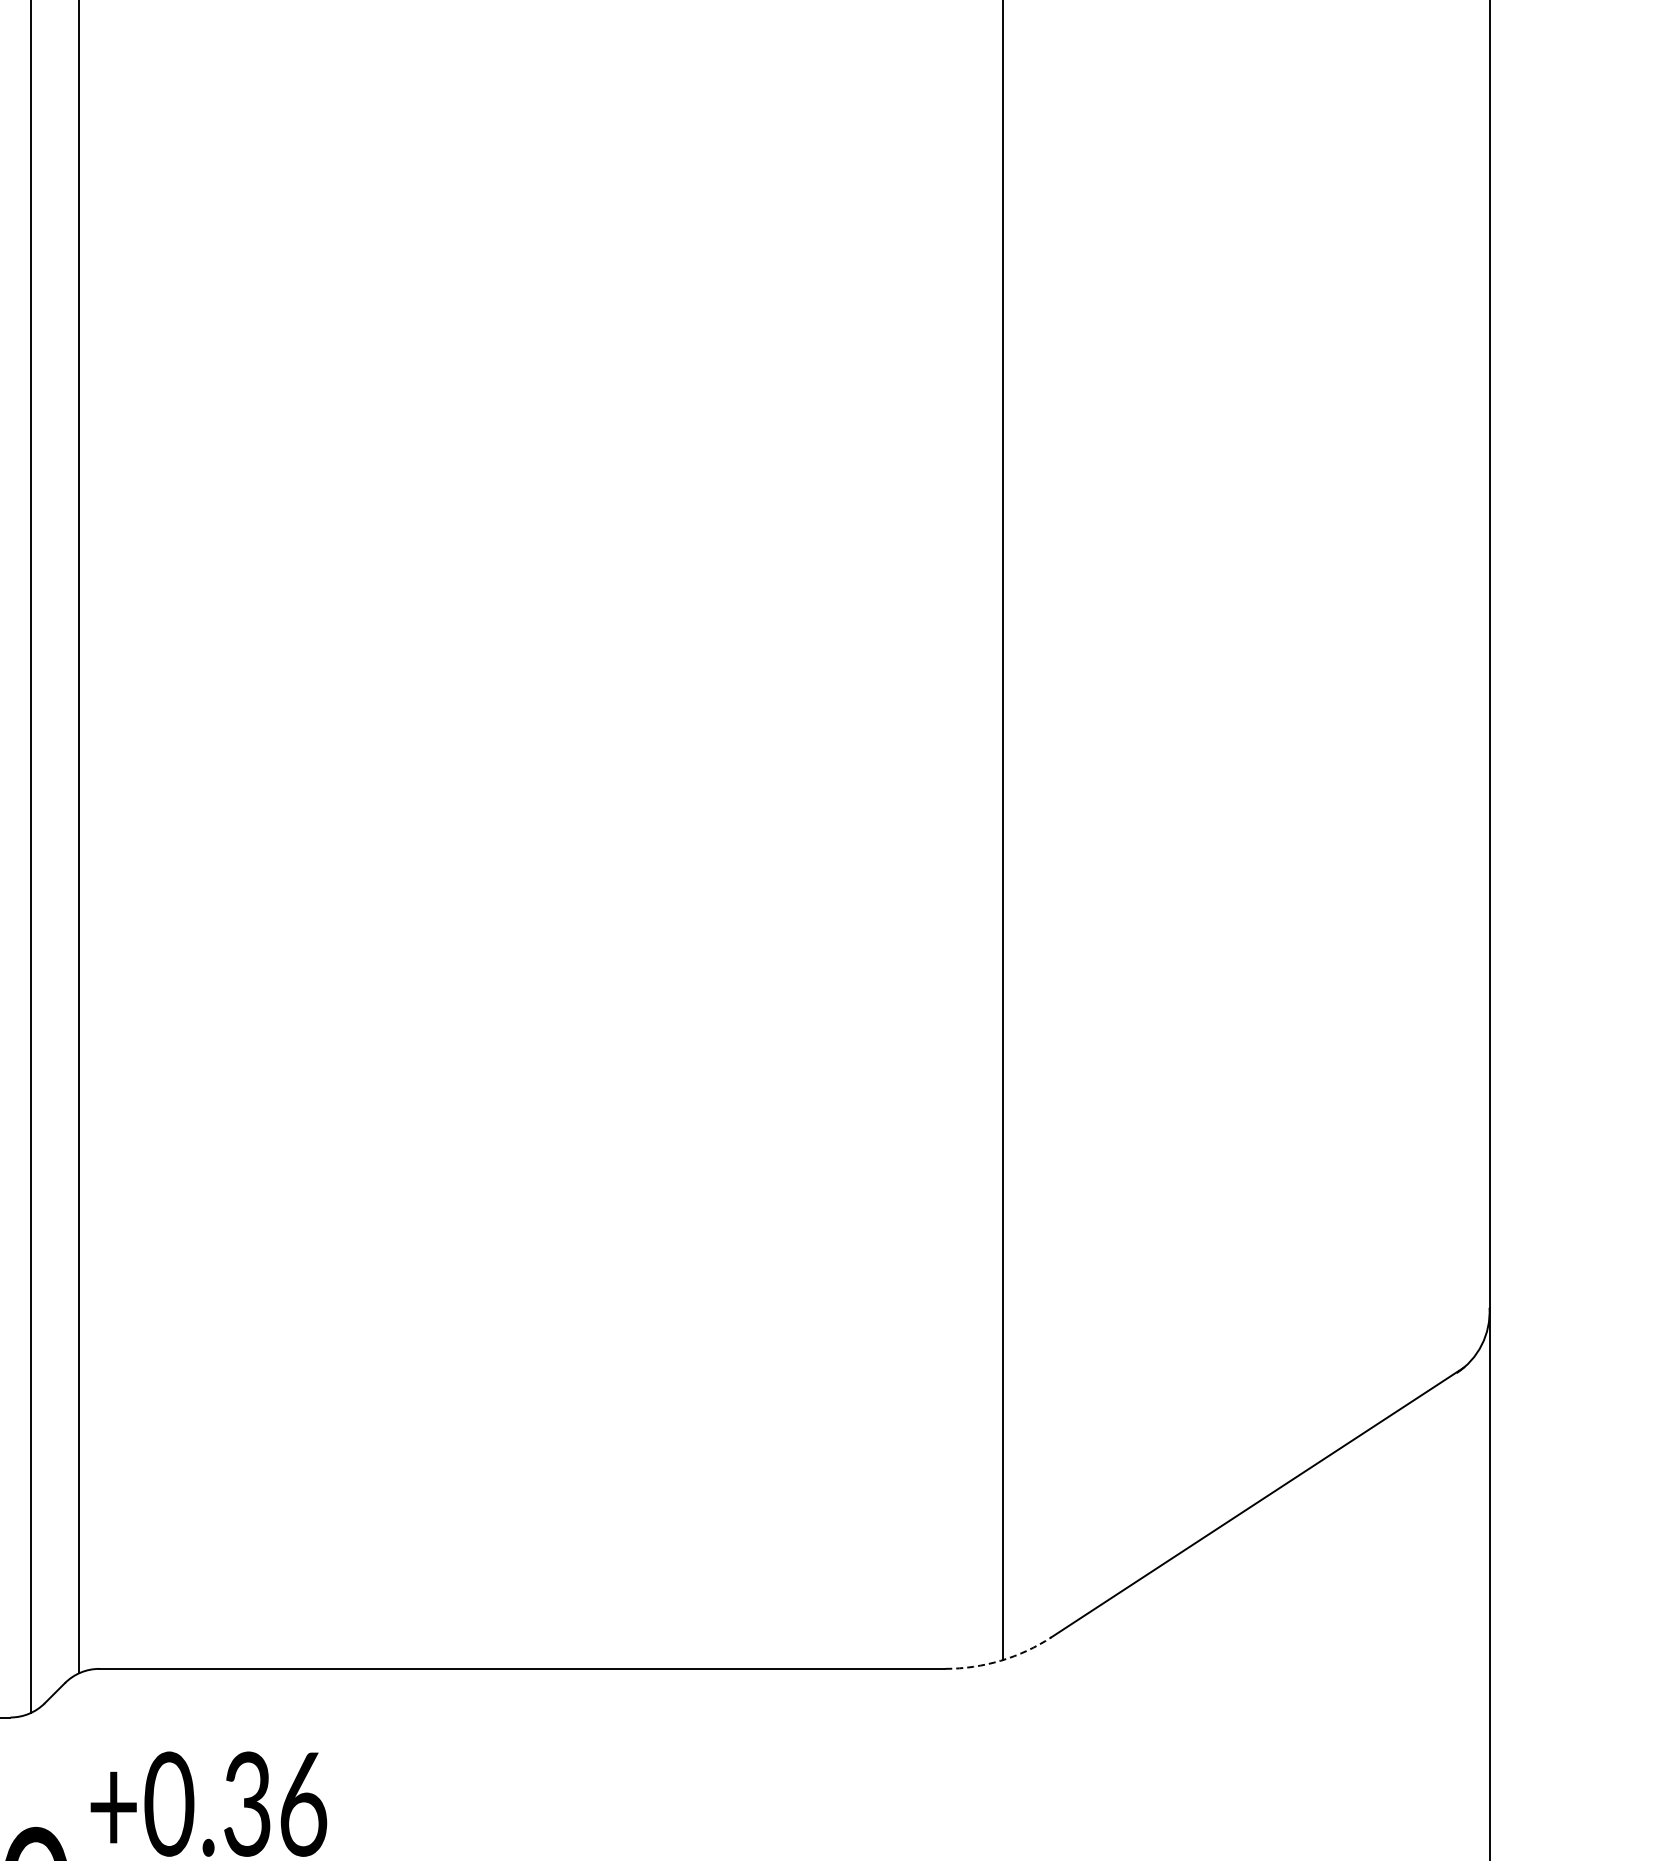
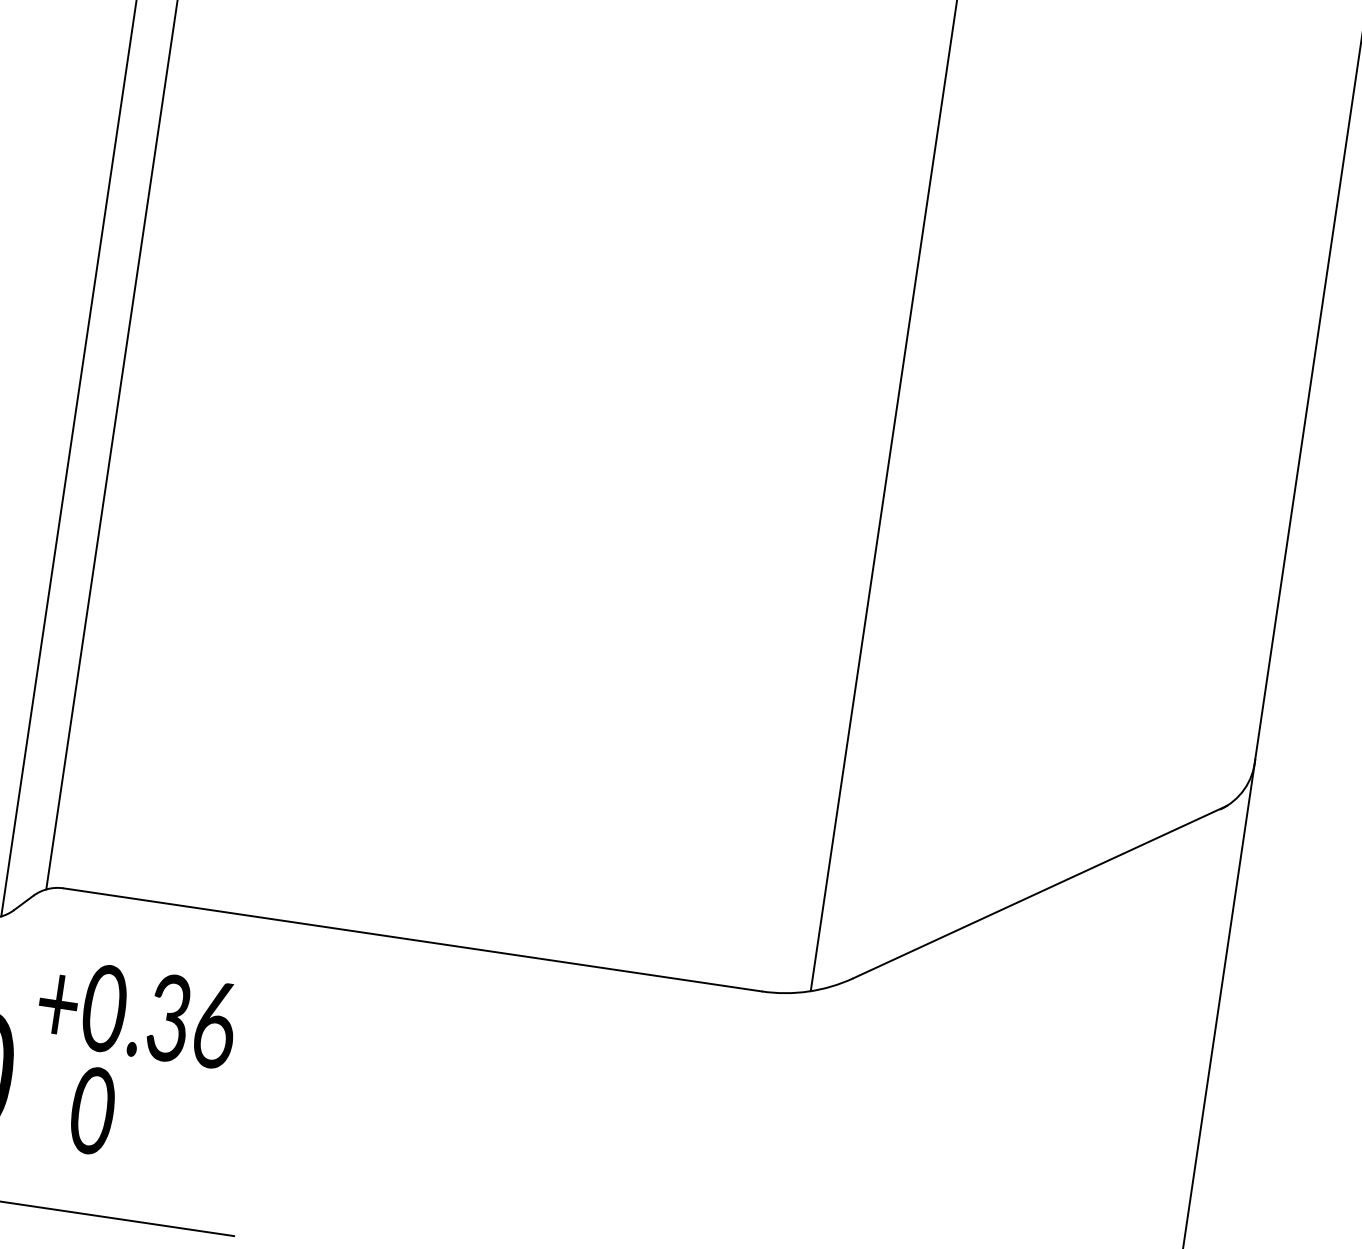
arc: (1000, 1660) -> (808, 991), dashed -> solid

